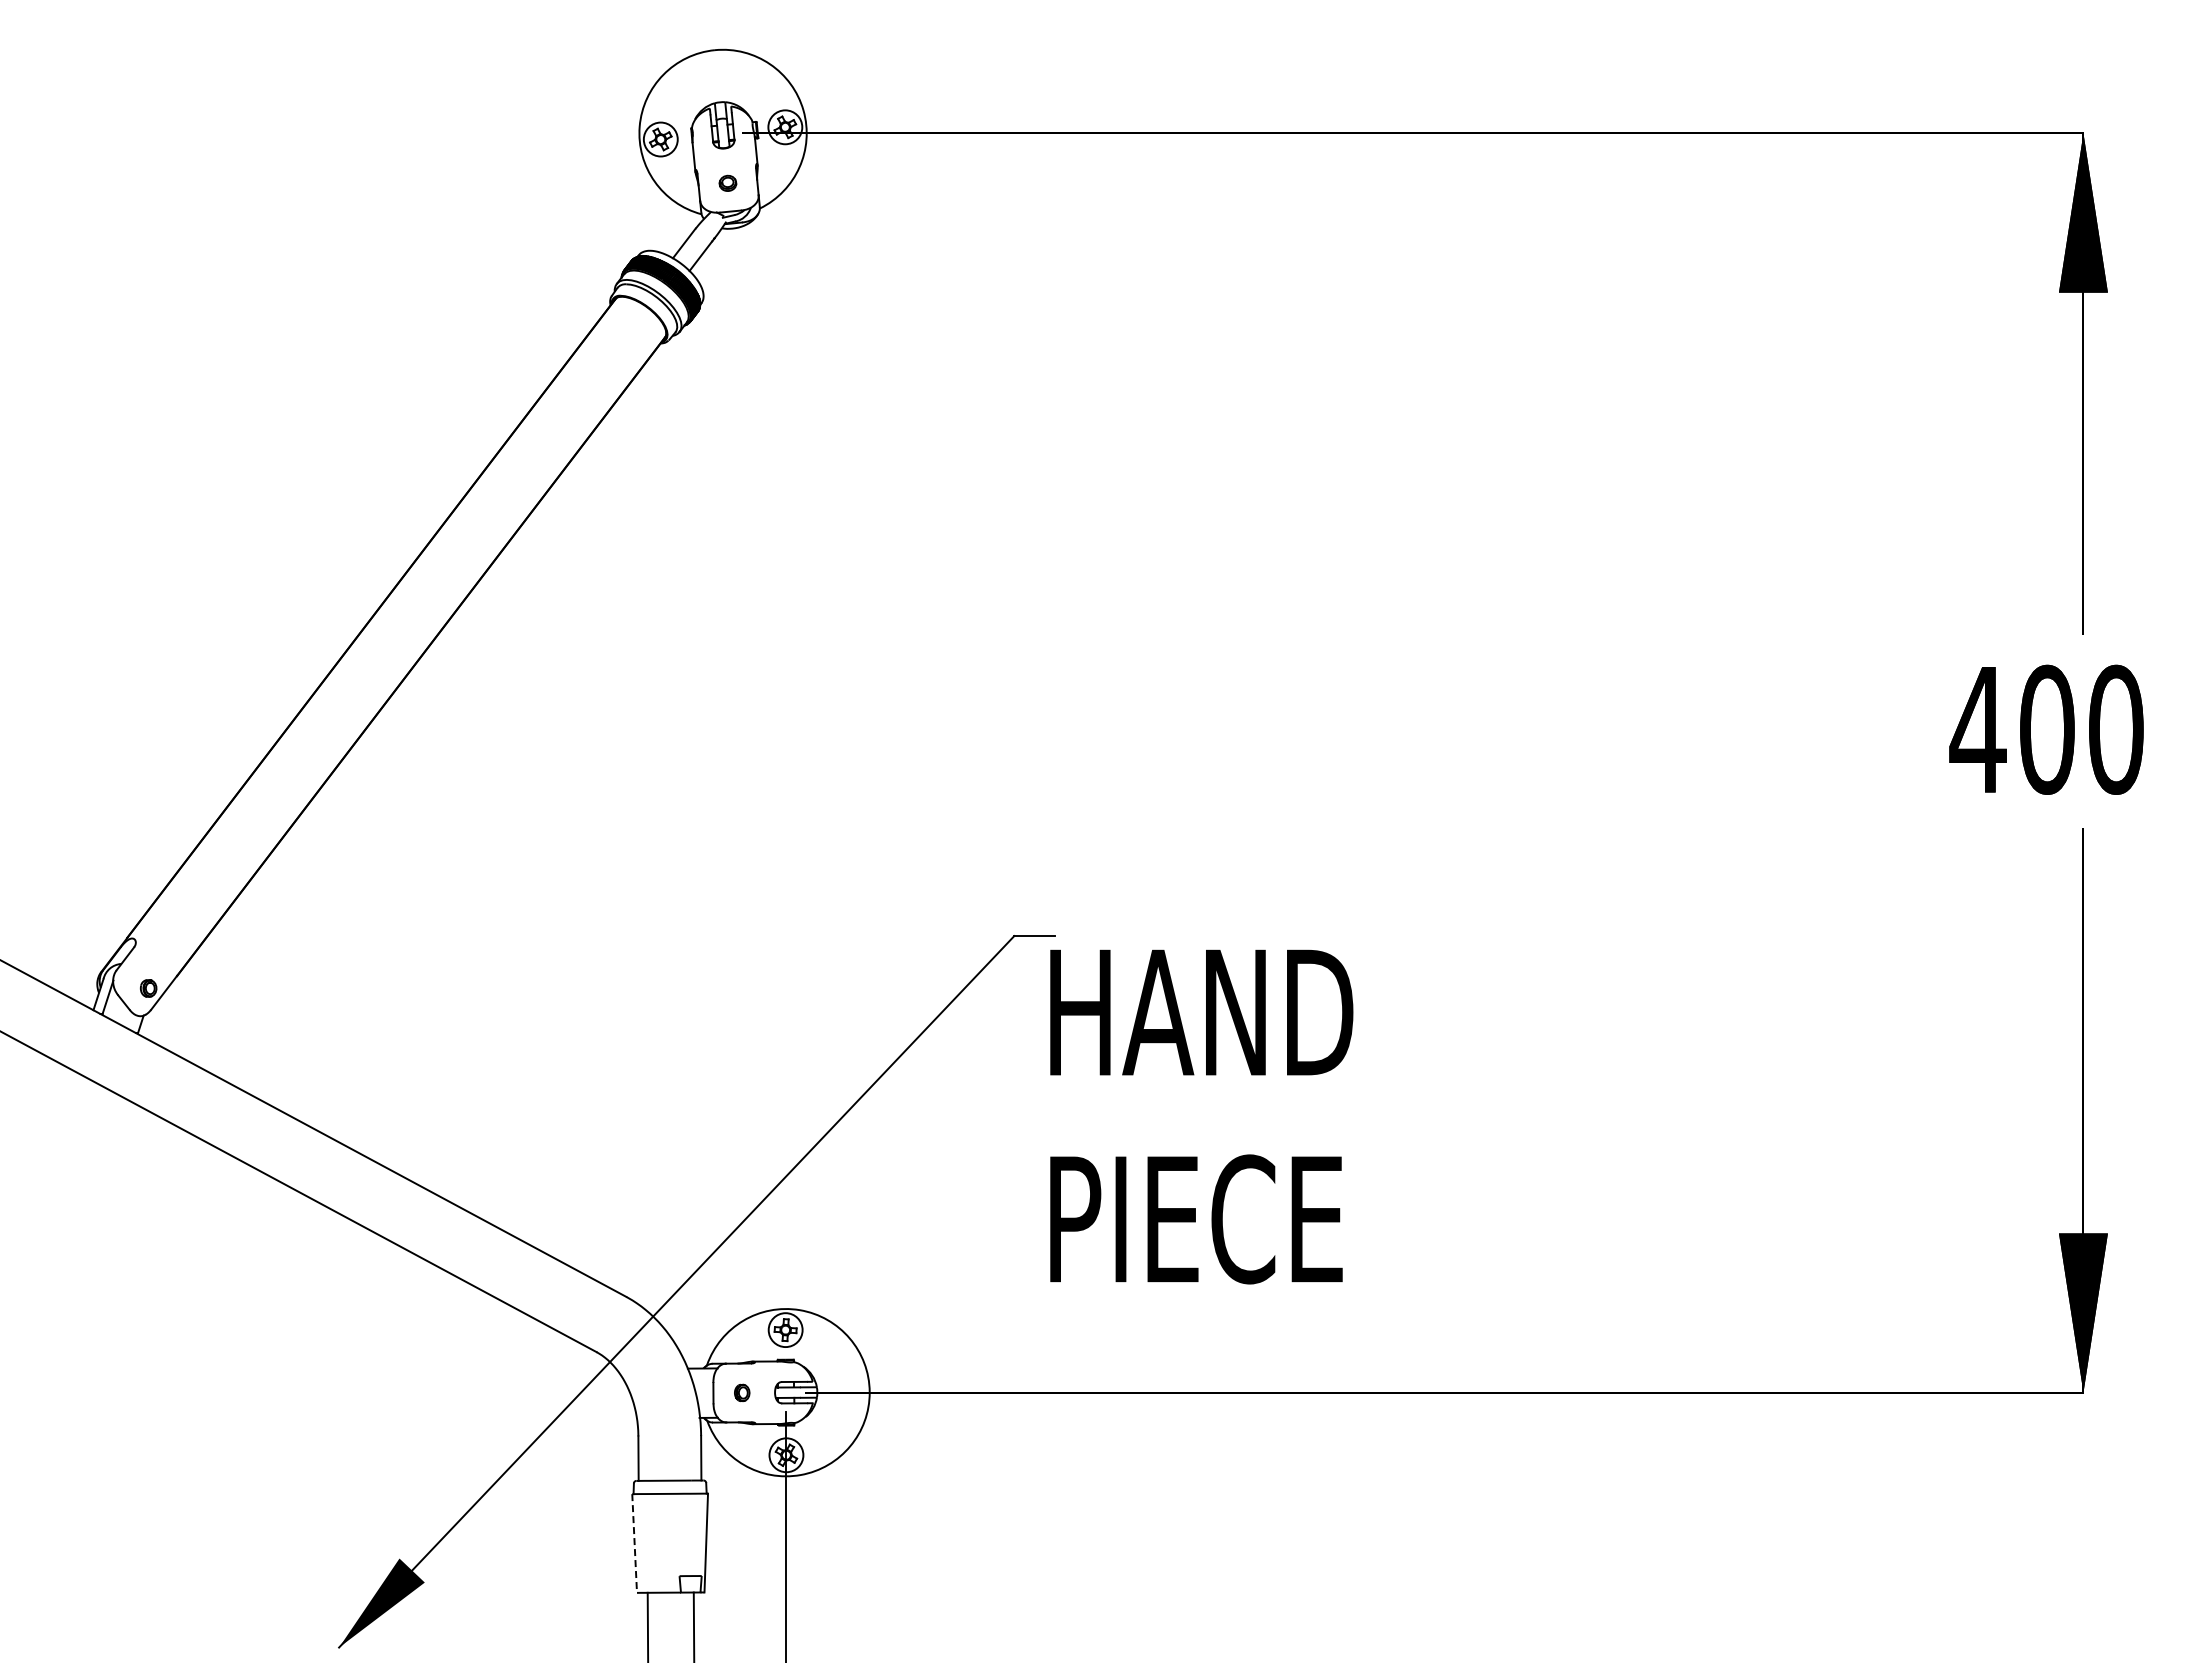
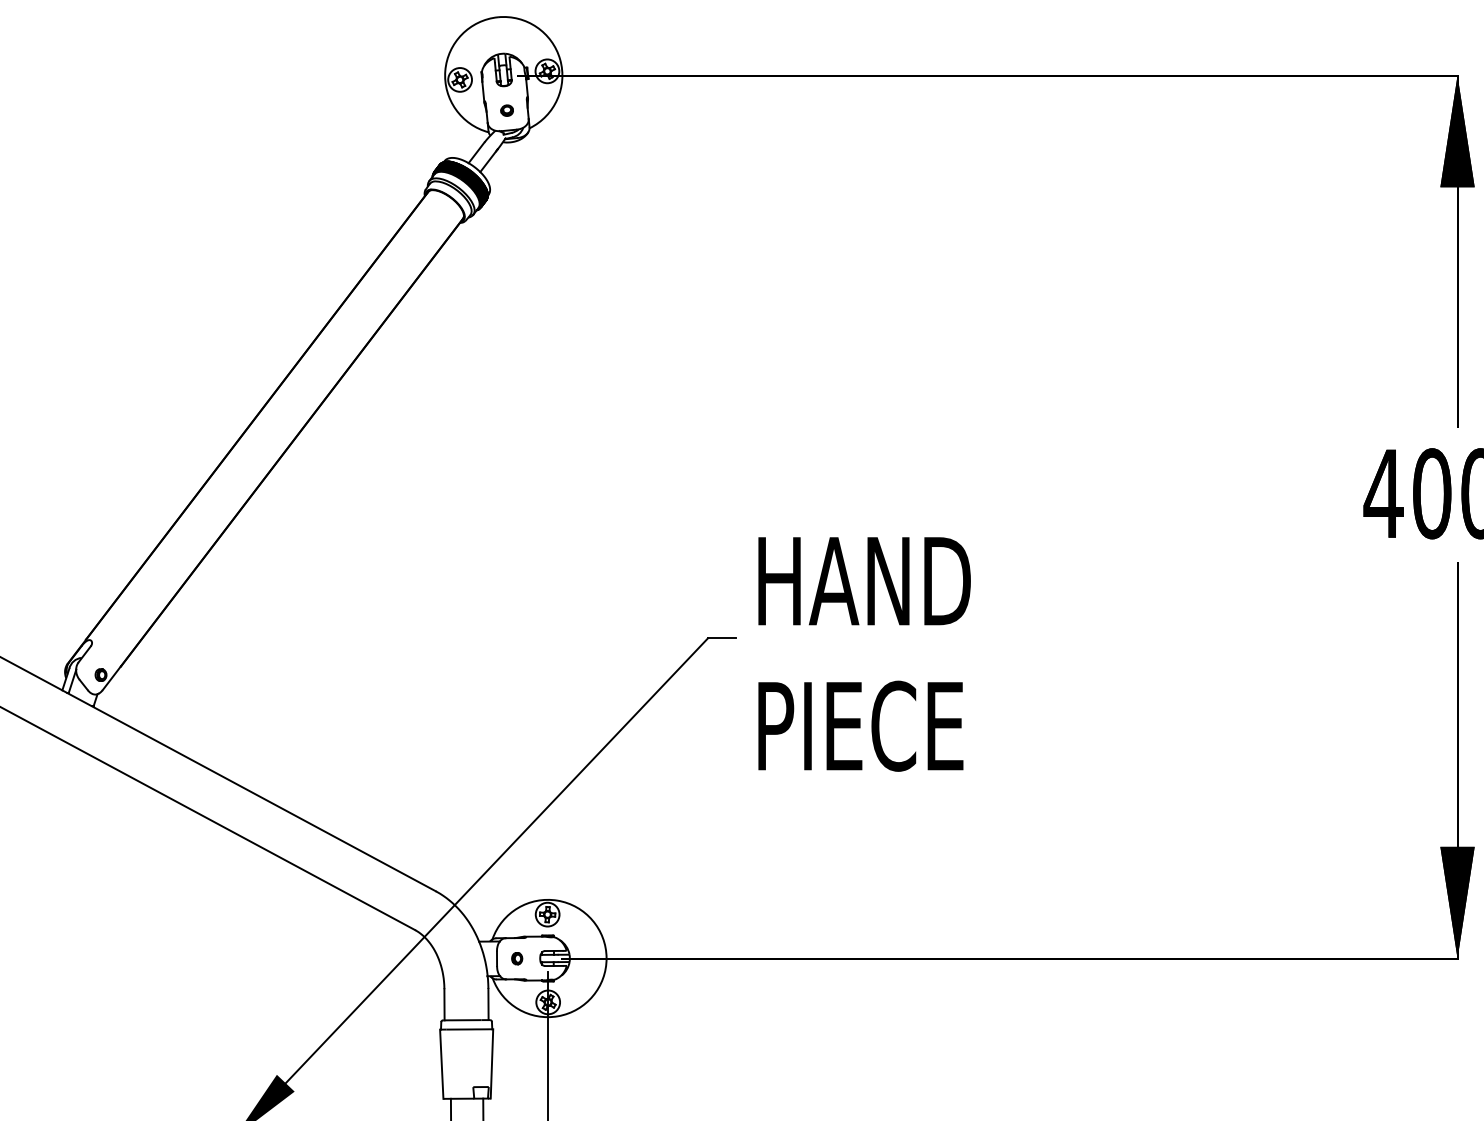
text: (1201, 1116) -> (864, 654), moved
line: (634, 1544) -> (441, 1064), dashed -> solid

